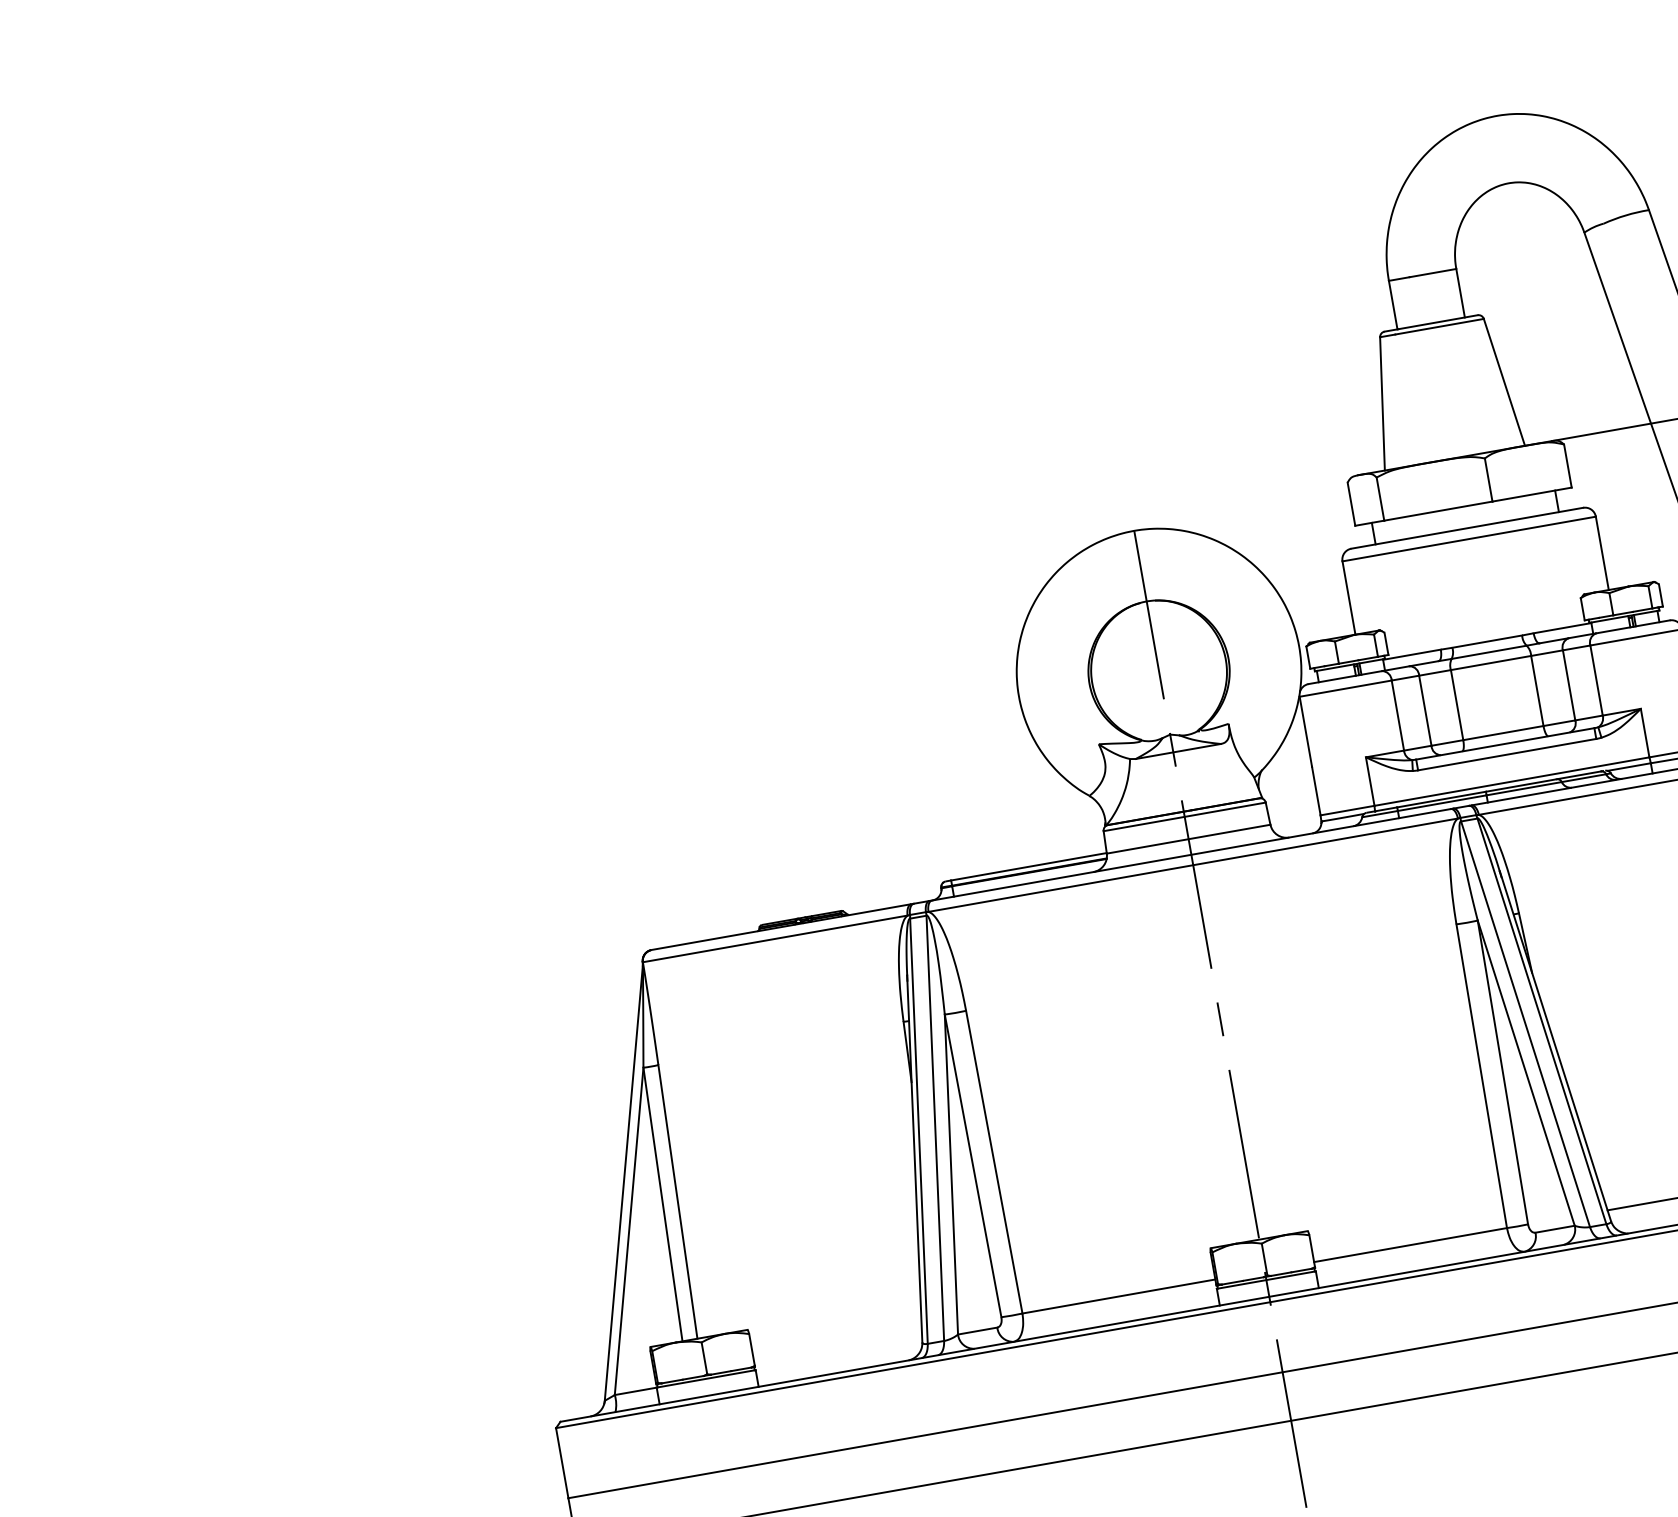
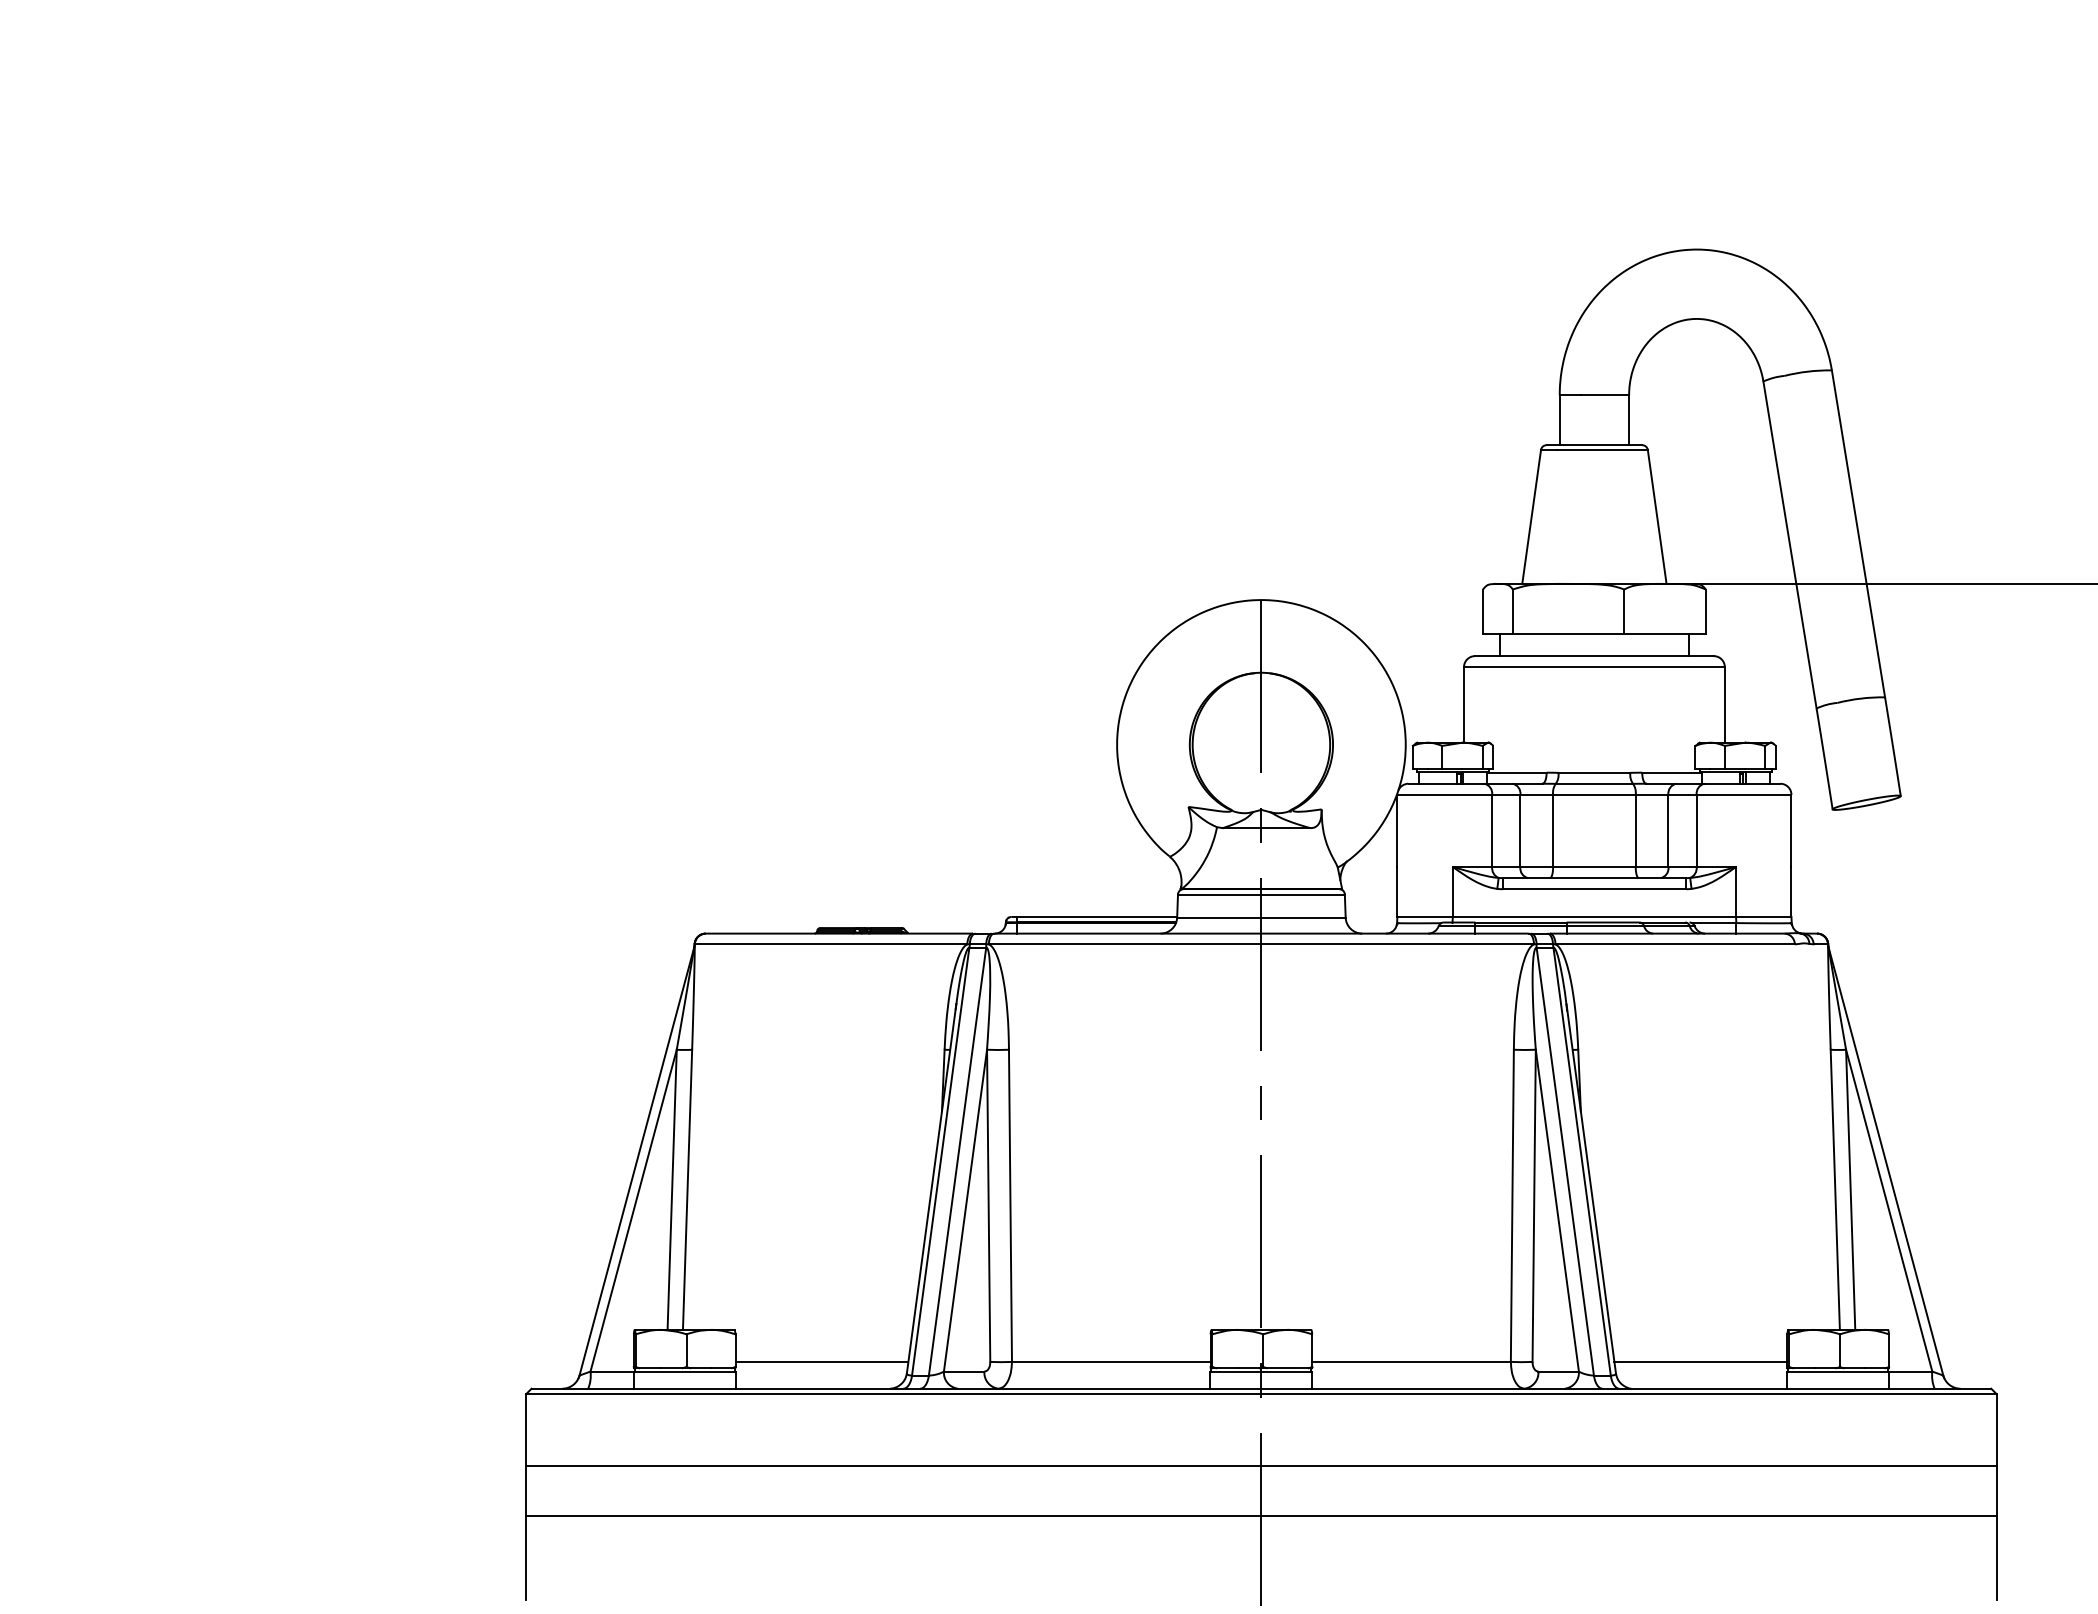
line: (837, 1345) -> (821, 1361), added

